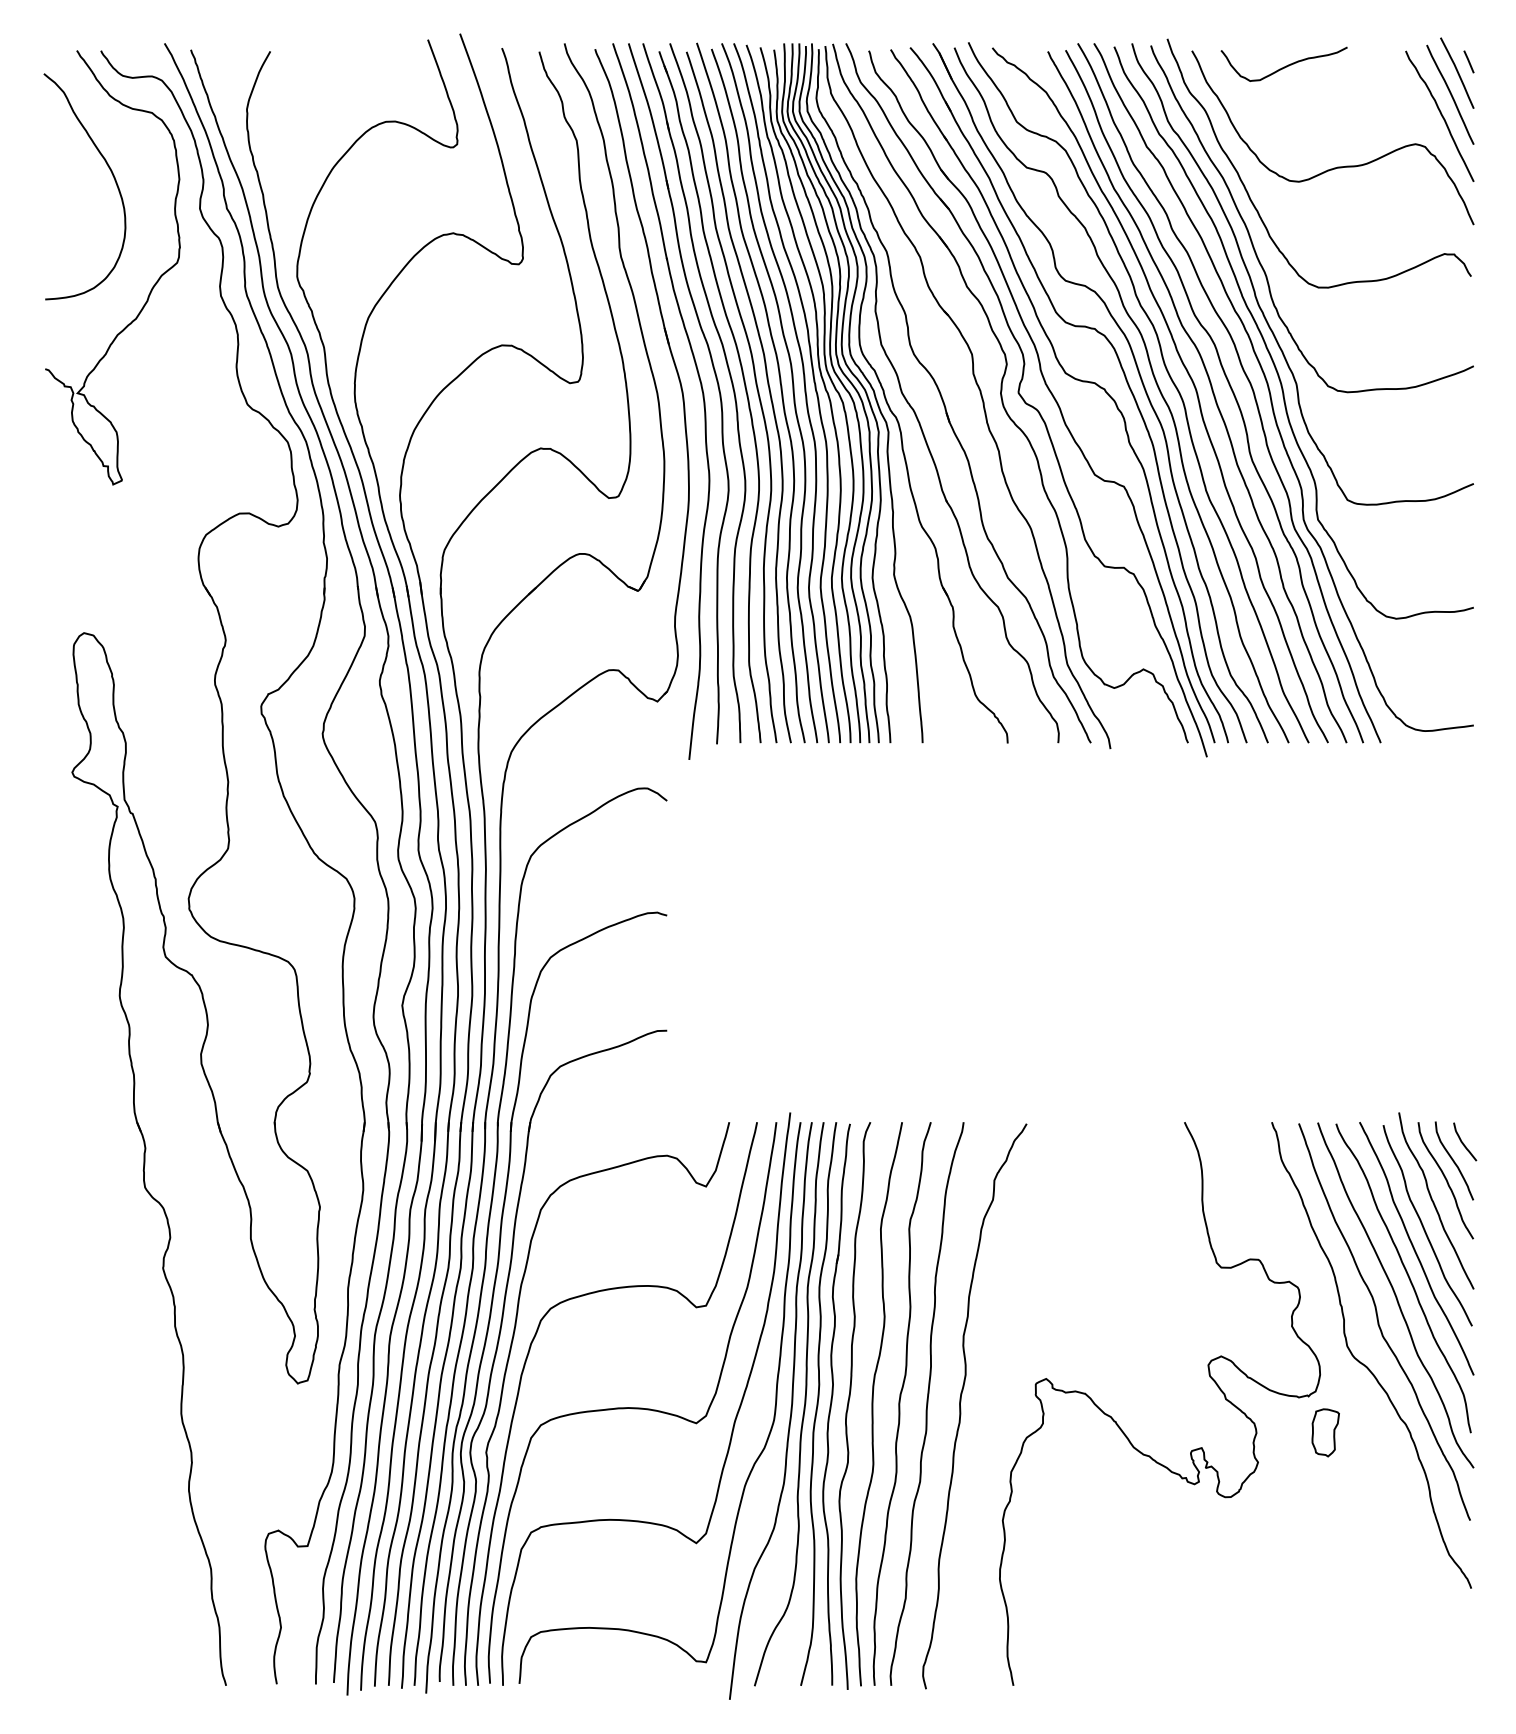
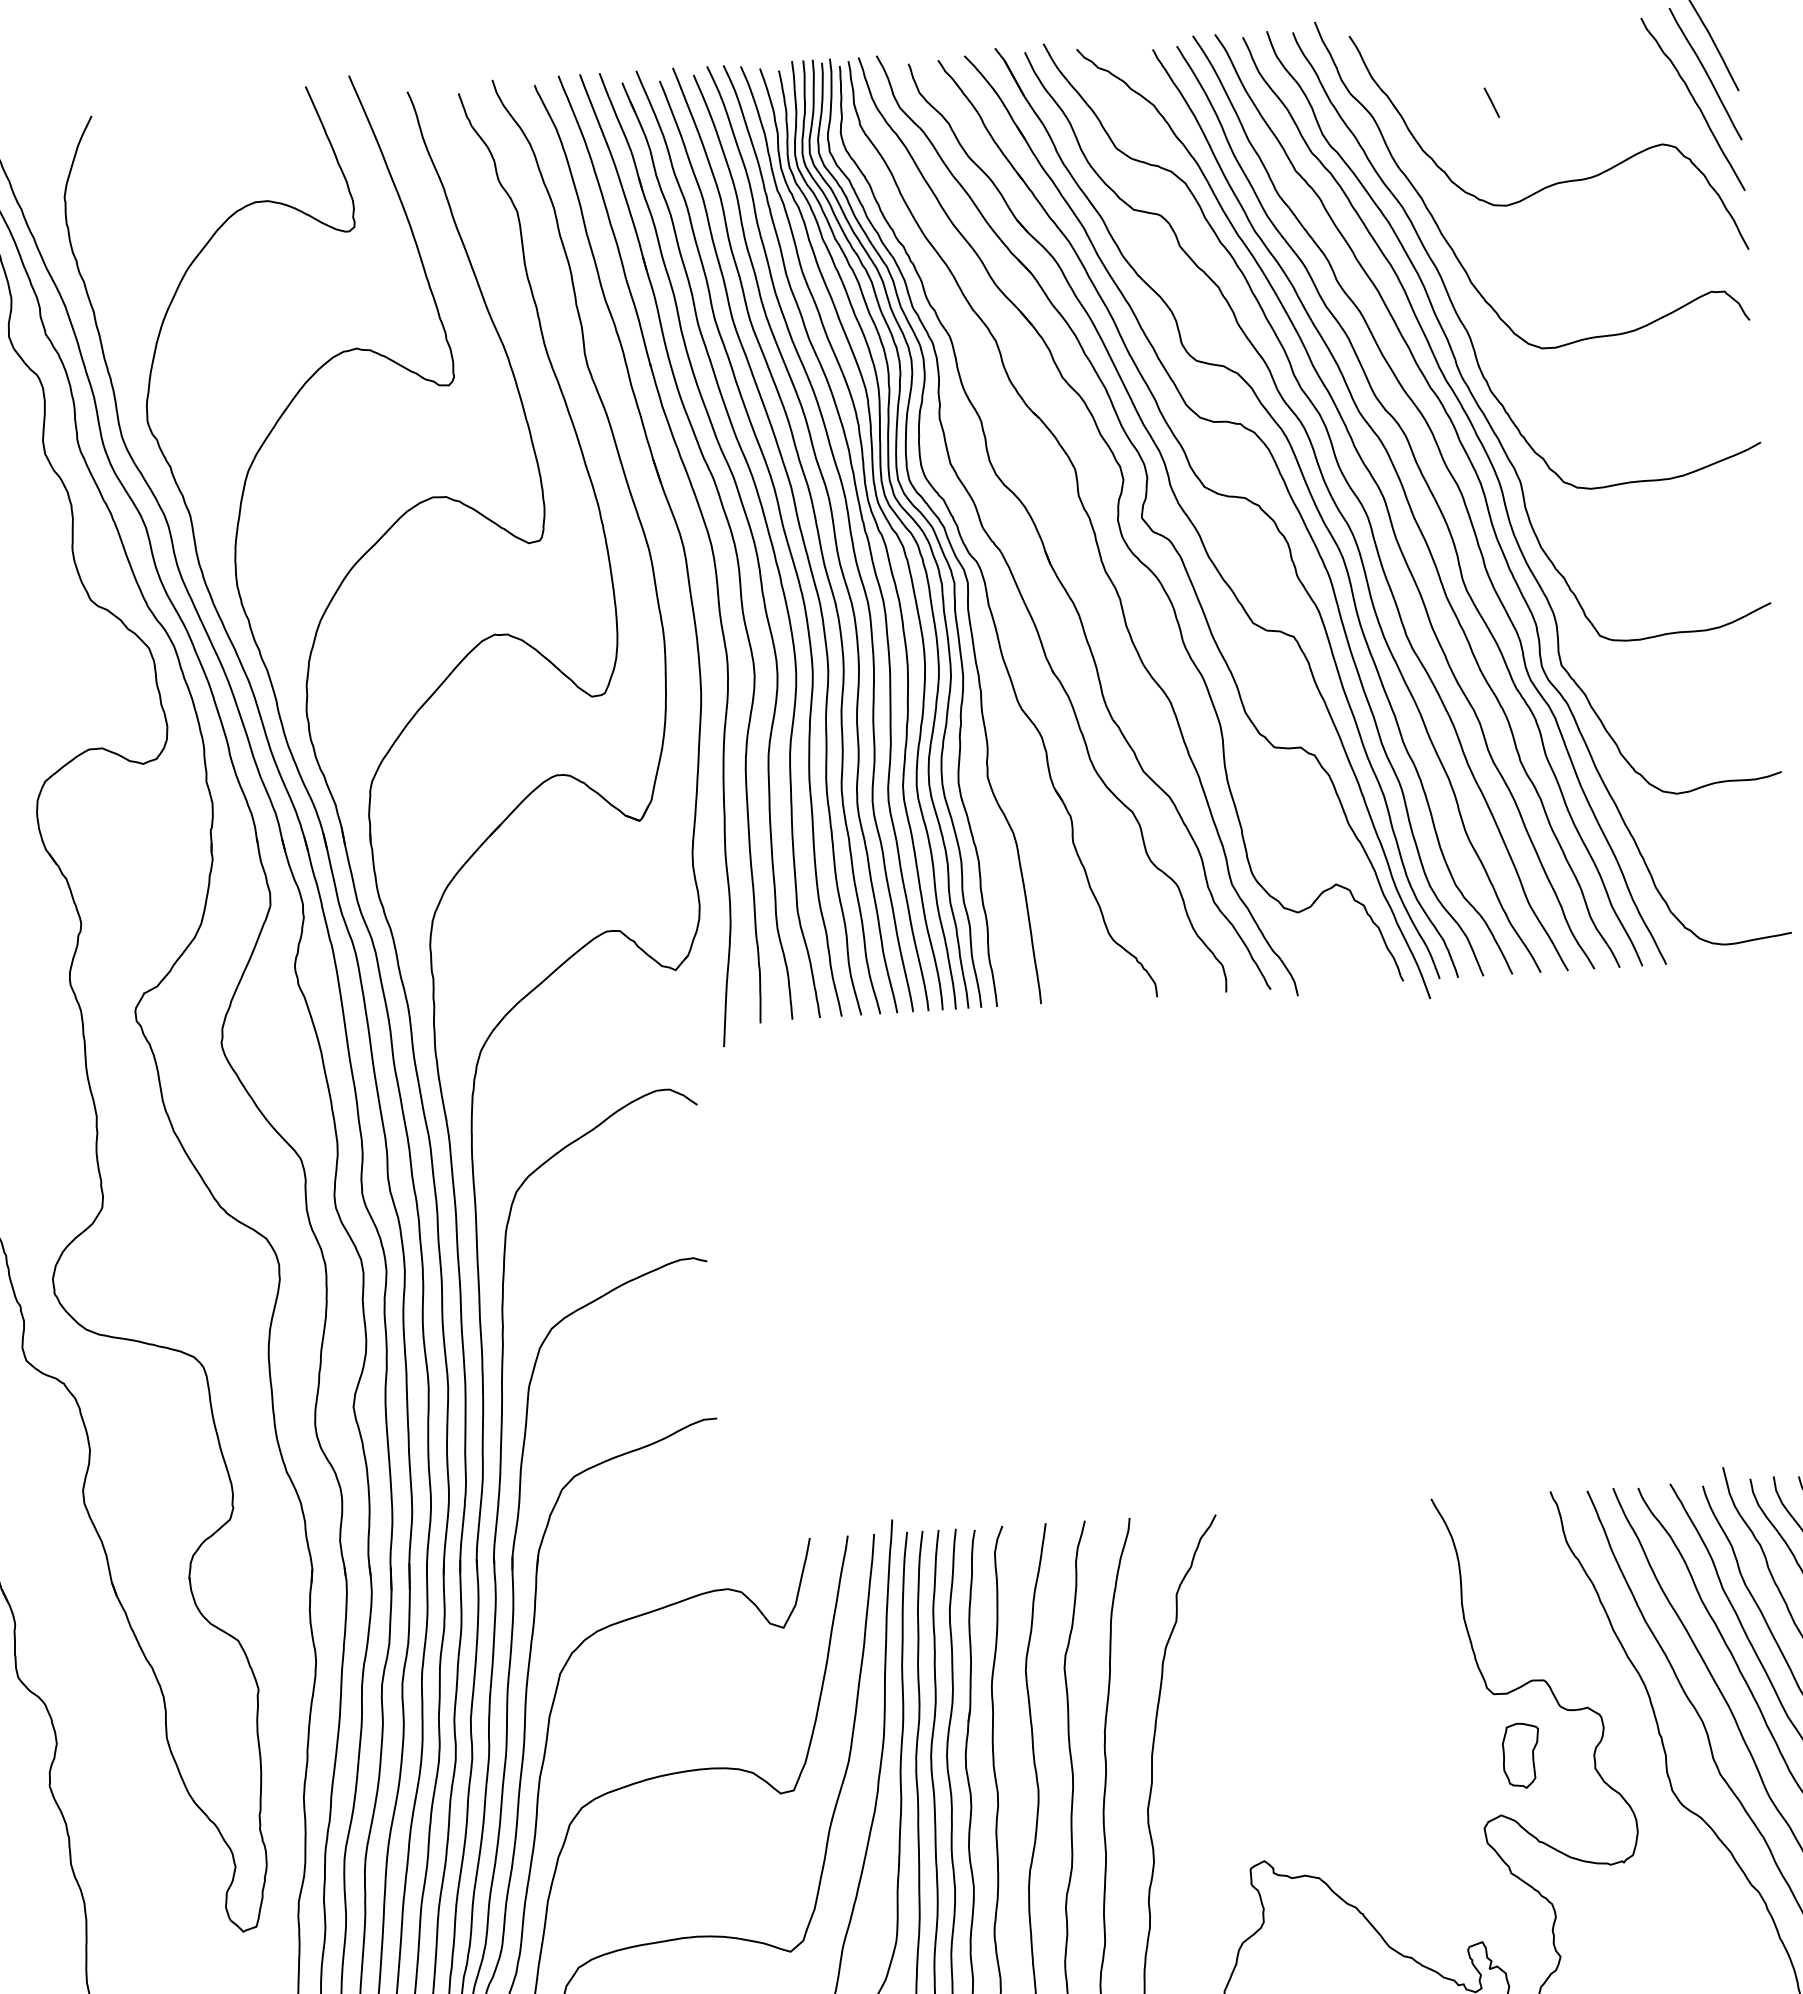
line: (1468, 61) -> (1491, 102), moved
curve: (1284, 66) -> (1476, 49), removed
part: (1325, 1432) -> (1521, 1755), moved

